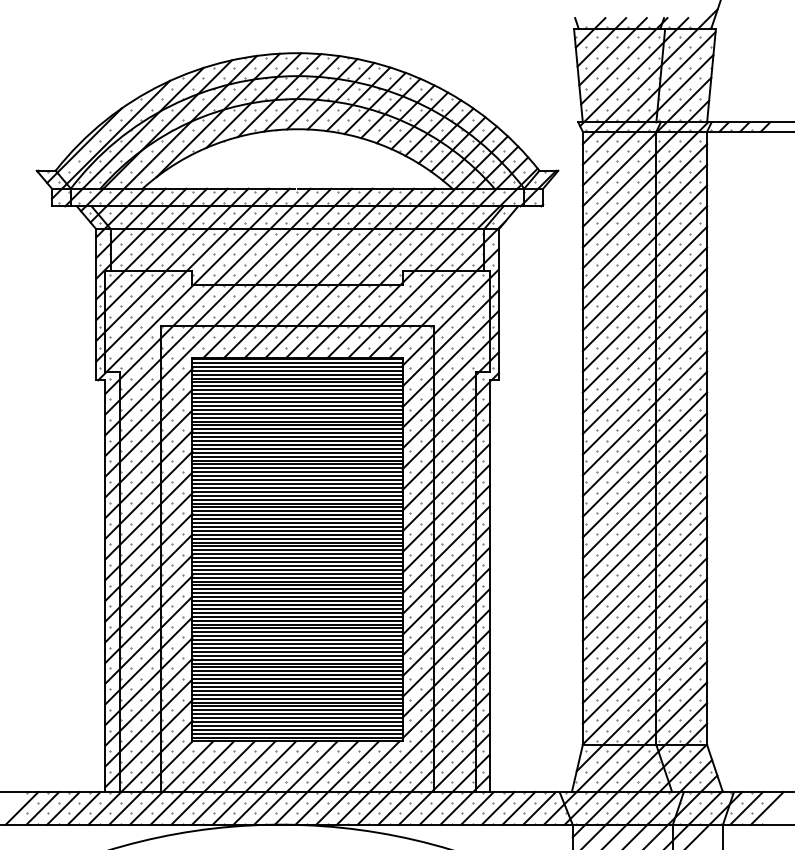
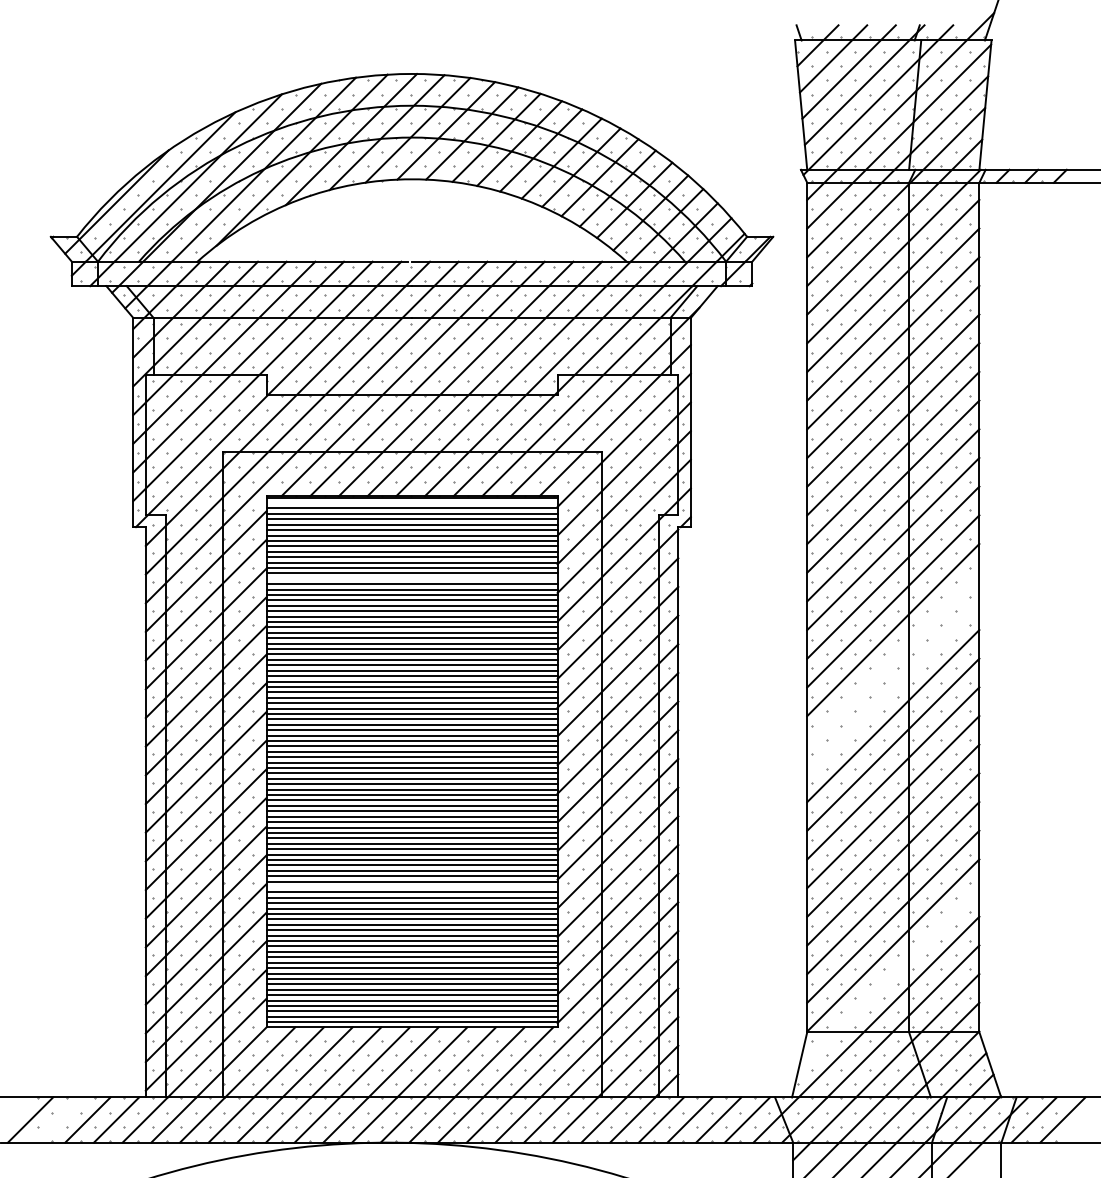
line: (297, 363) -> (411, 503), removed
line: (297, 417) -> (411, 578), removed
line: (645, 475) -> (893, 658), removed
line: (645, 496) -> (893, 687), removed
line: (297, 639) -> (411, 886), removed
line: (641, 706) -> (888, 978), removed
line: (42, 807) -> (58, 1119), removed

